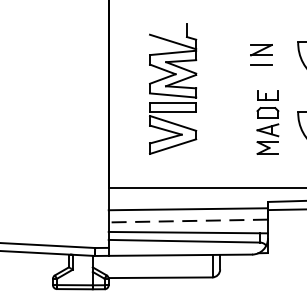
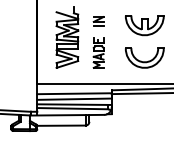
part: (261, 54) -> (98, 21), moved
part: (267, 120) -> (98, 52), moved
line: (188, 221) -> (74, 99), dashed -> solid

